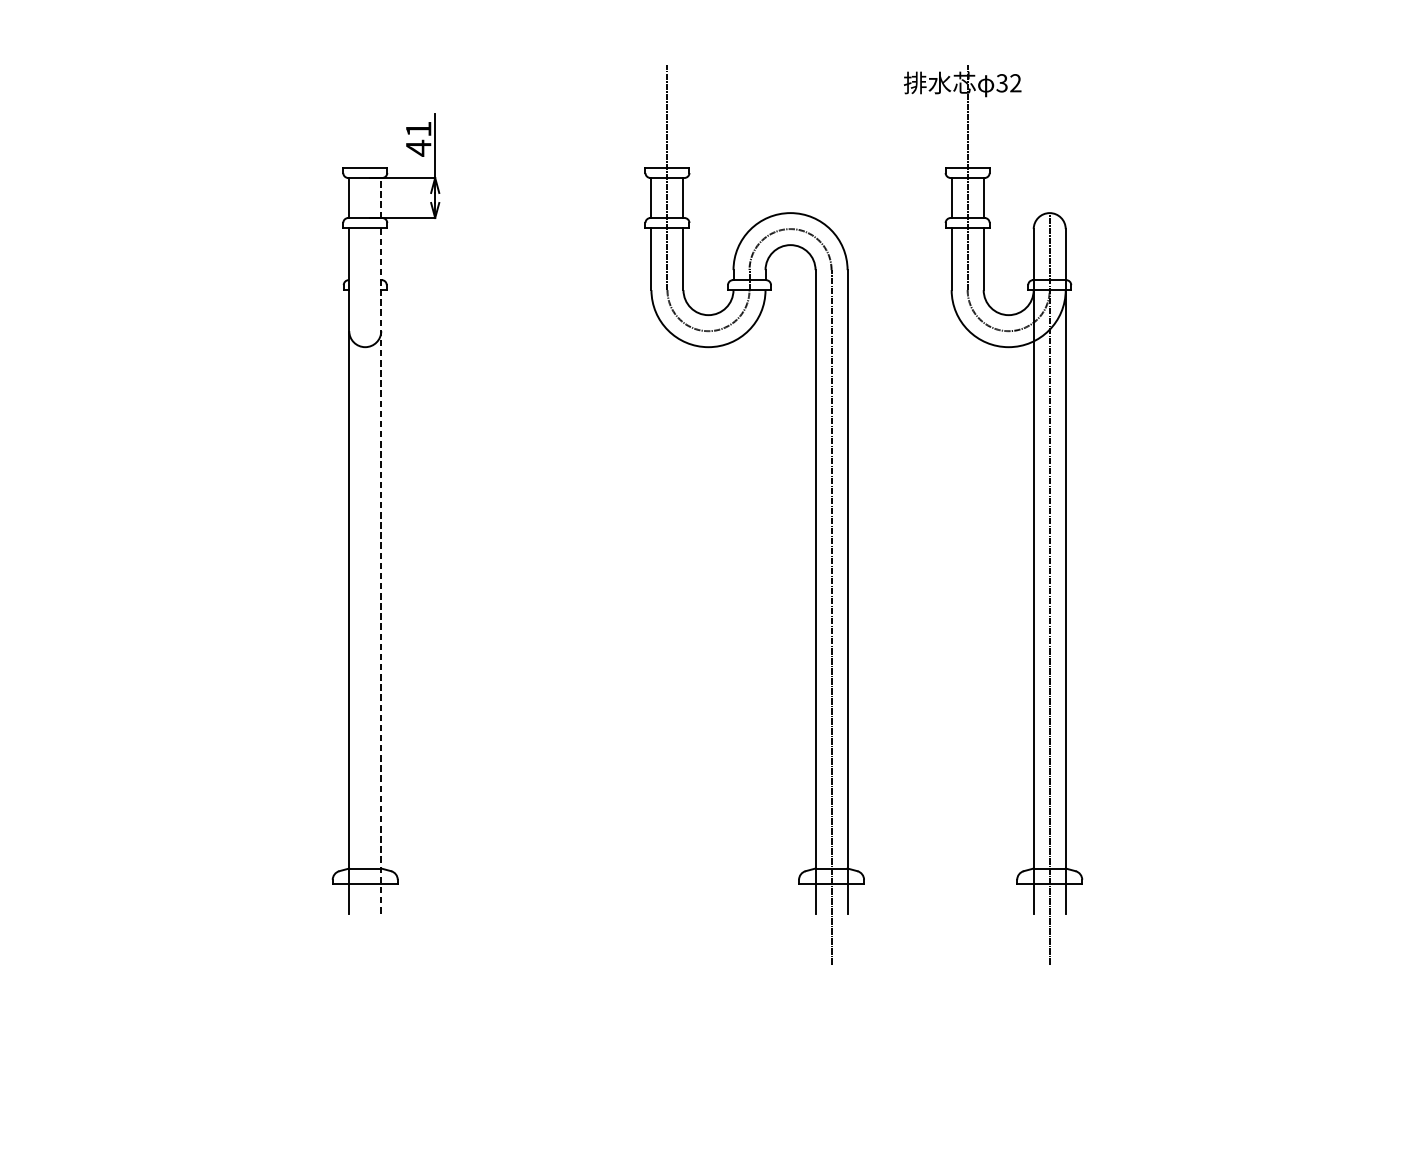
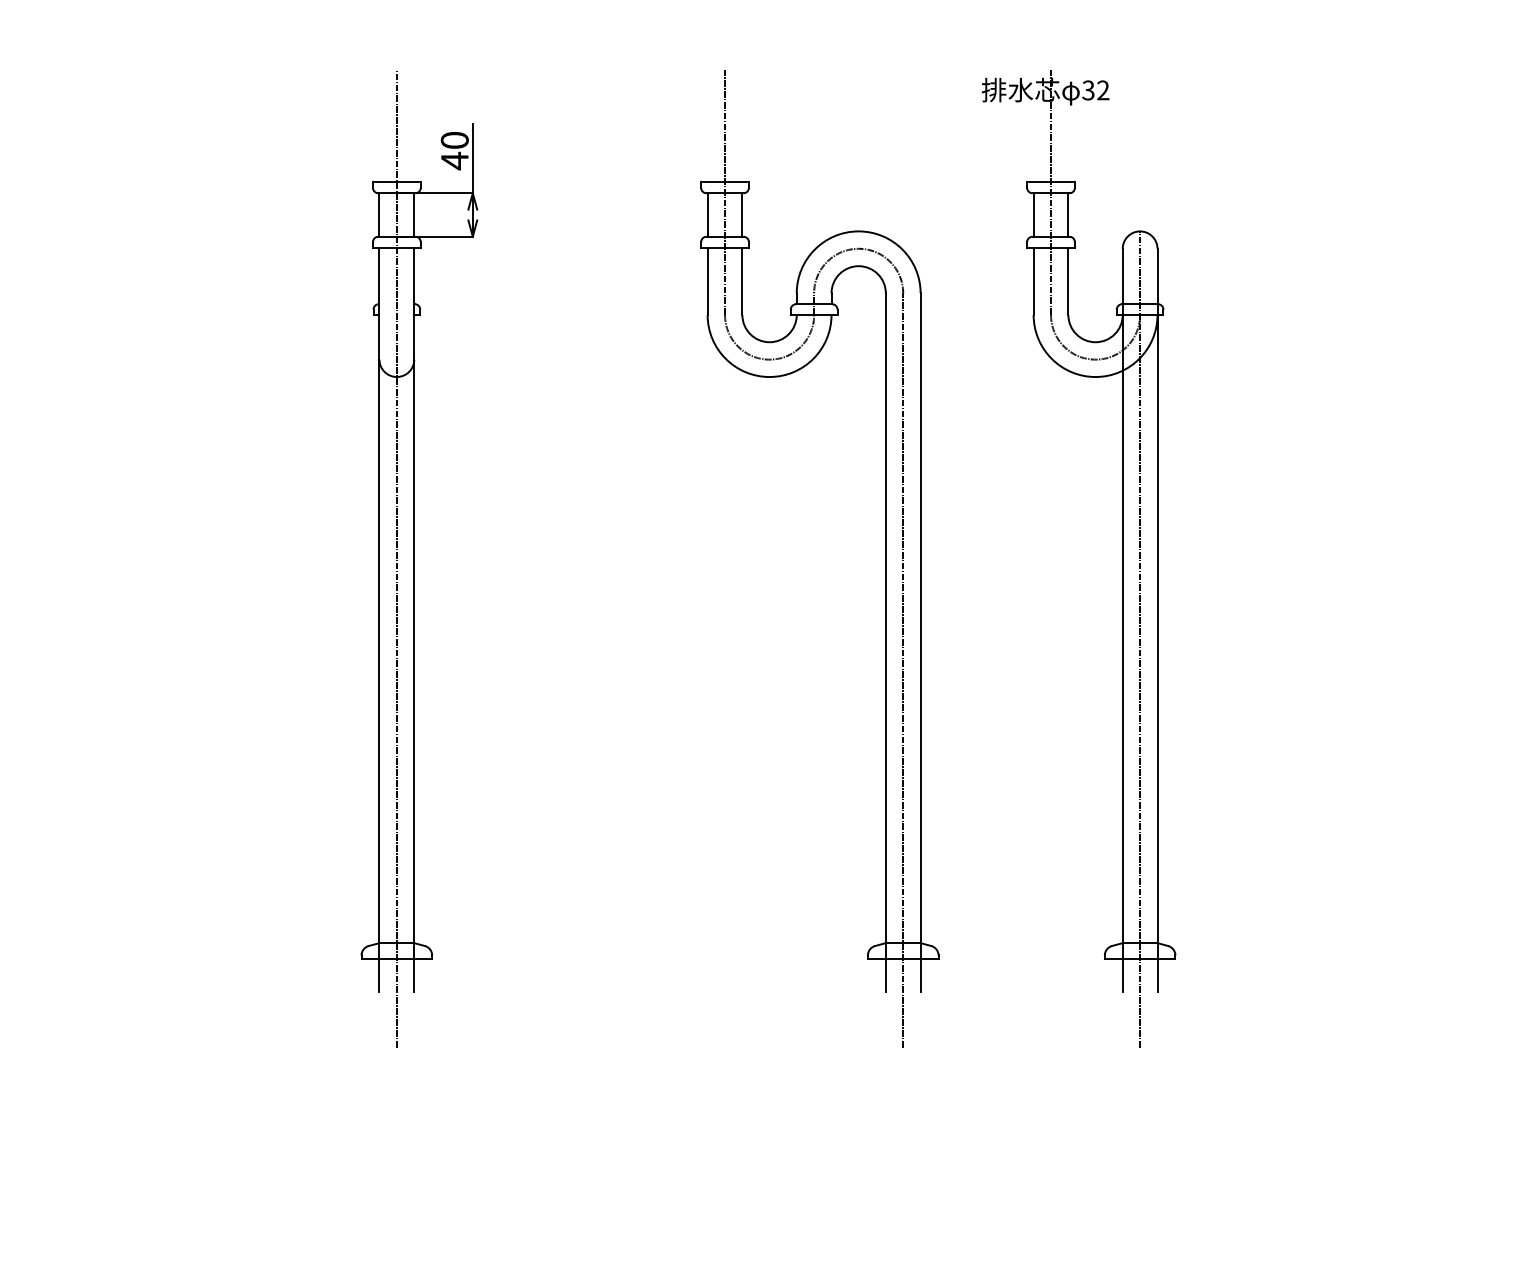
text: (418, 129) -> (454, 140), 41 -> 40
line: (381, 198) -> (414, 215), dashed -> solid
line: (364, 514) -> (396, 558), added
line: (381, 570) -> (414, 619), dashed -> solid

